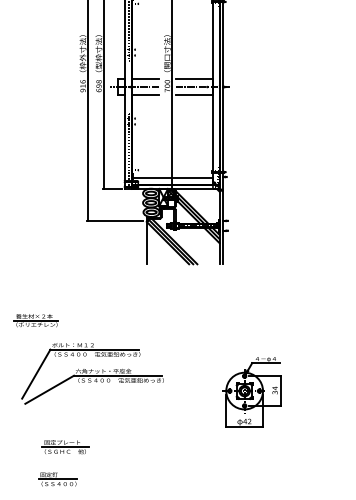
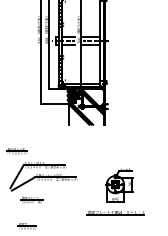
part: (64, 445) -> (31, 199), moved
line: (244, 452) -> (115, 213), added

